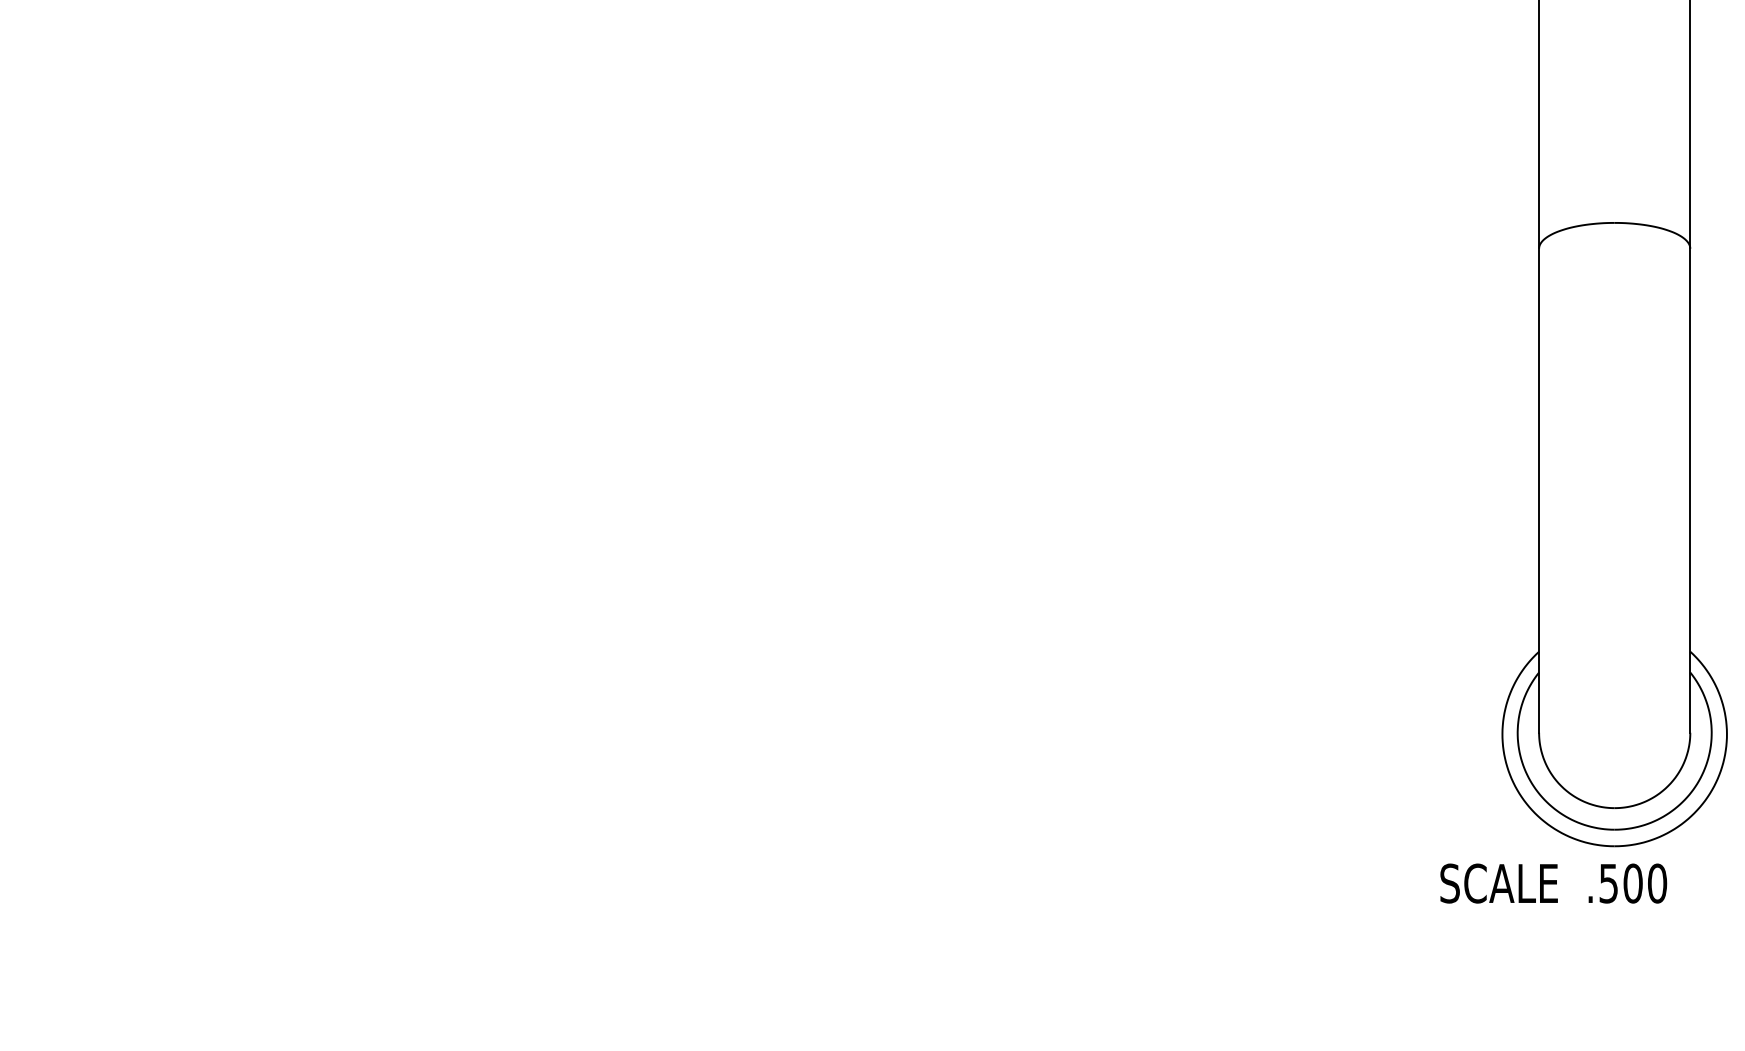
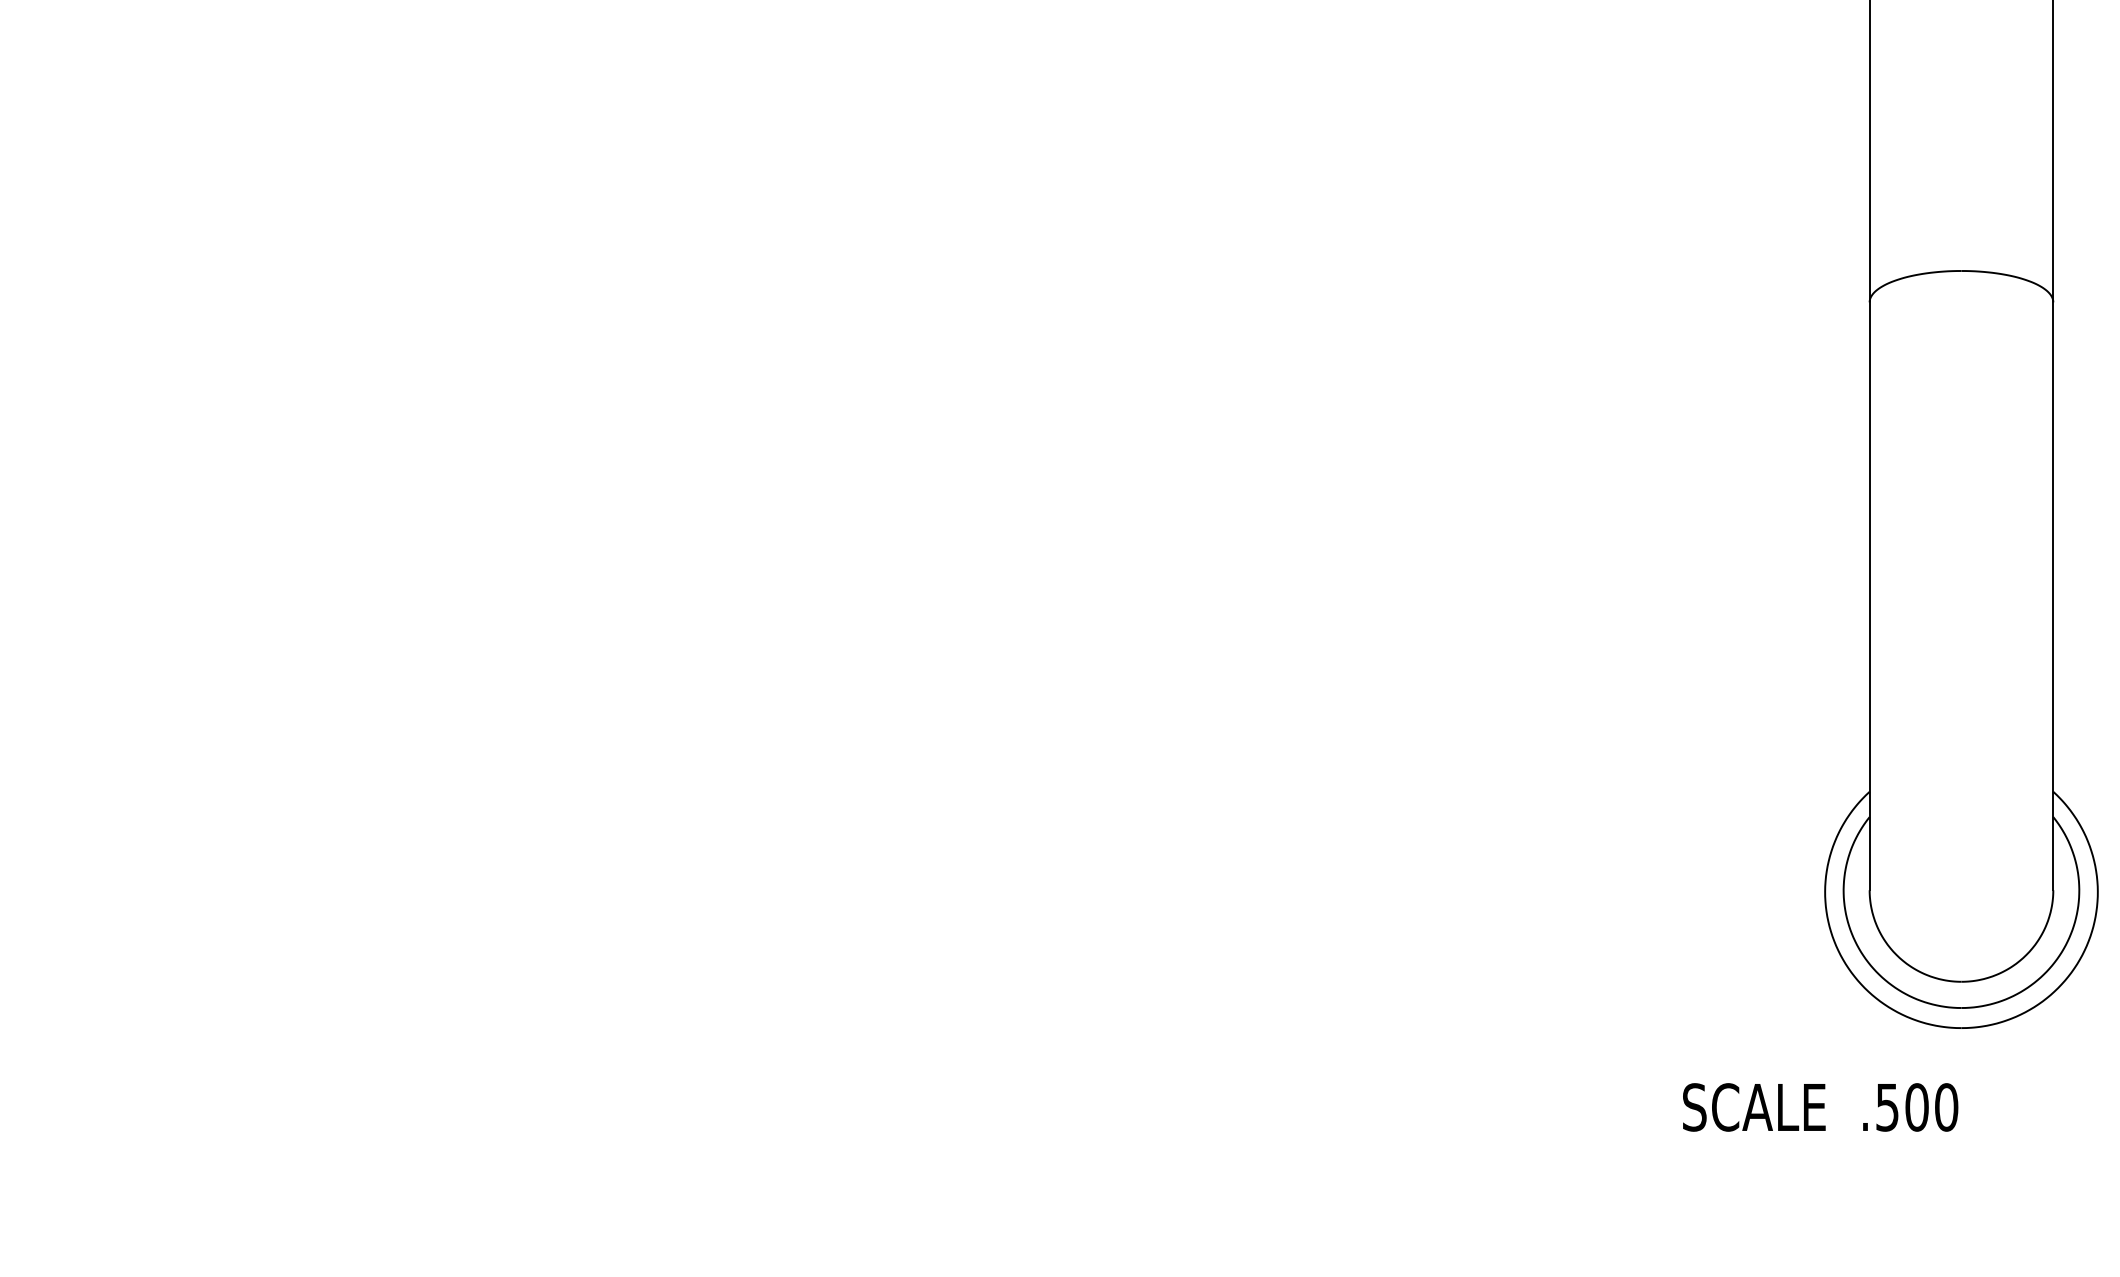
text: (1553, 883) -> (1820, 1107), moved

